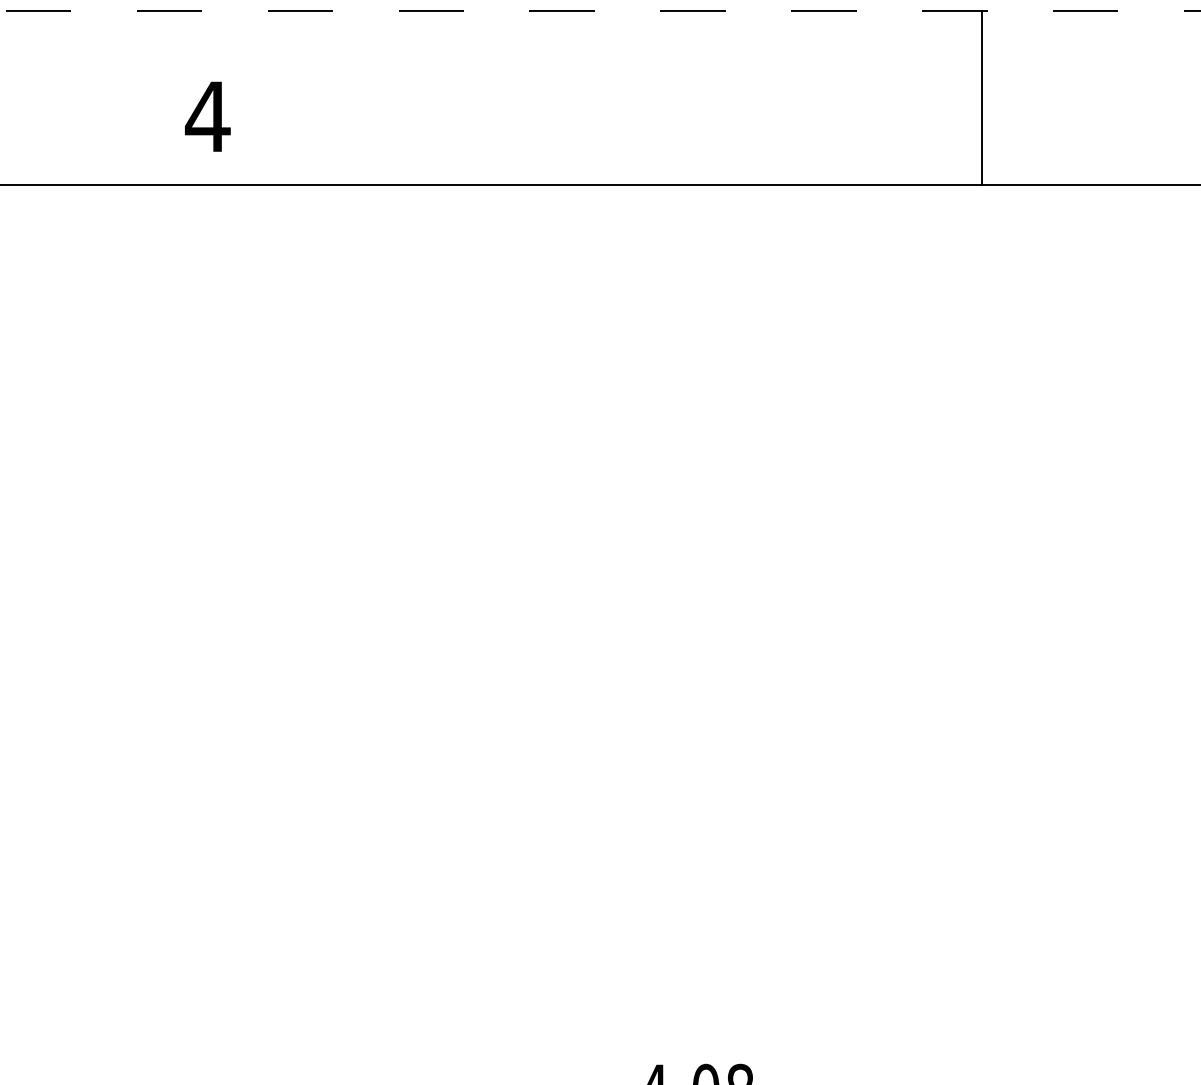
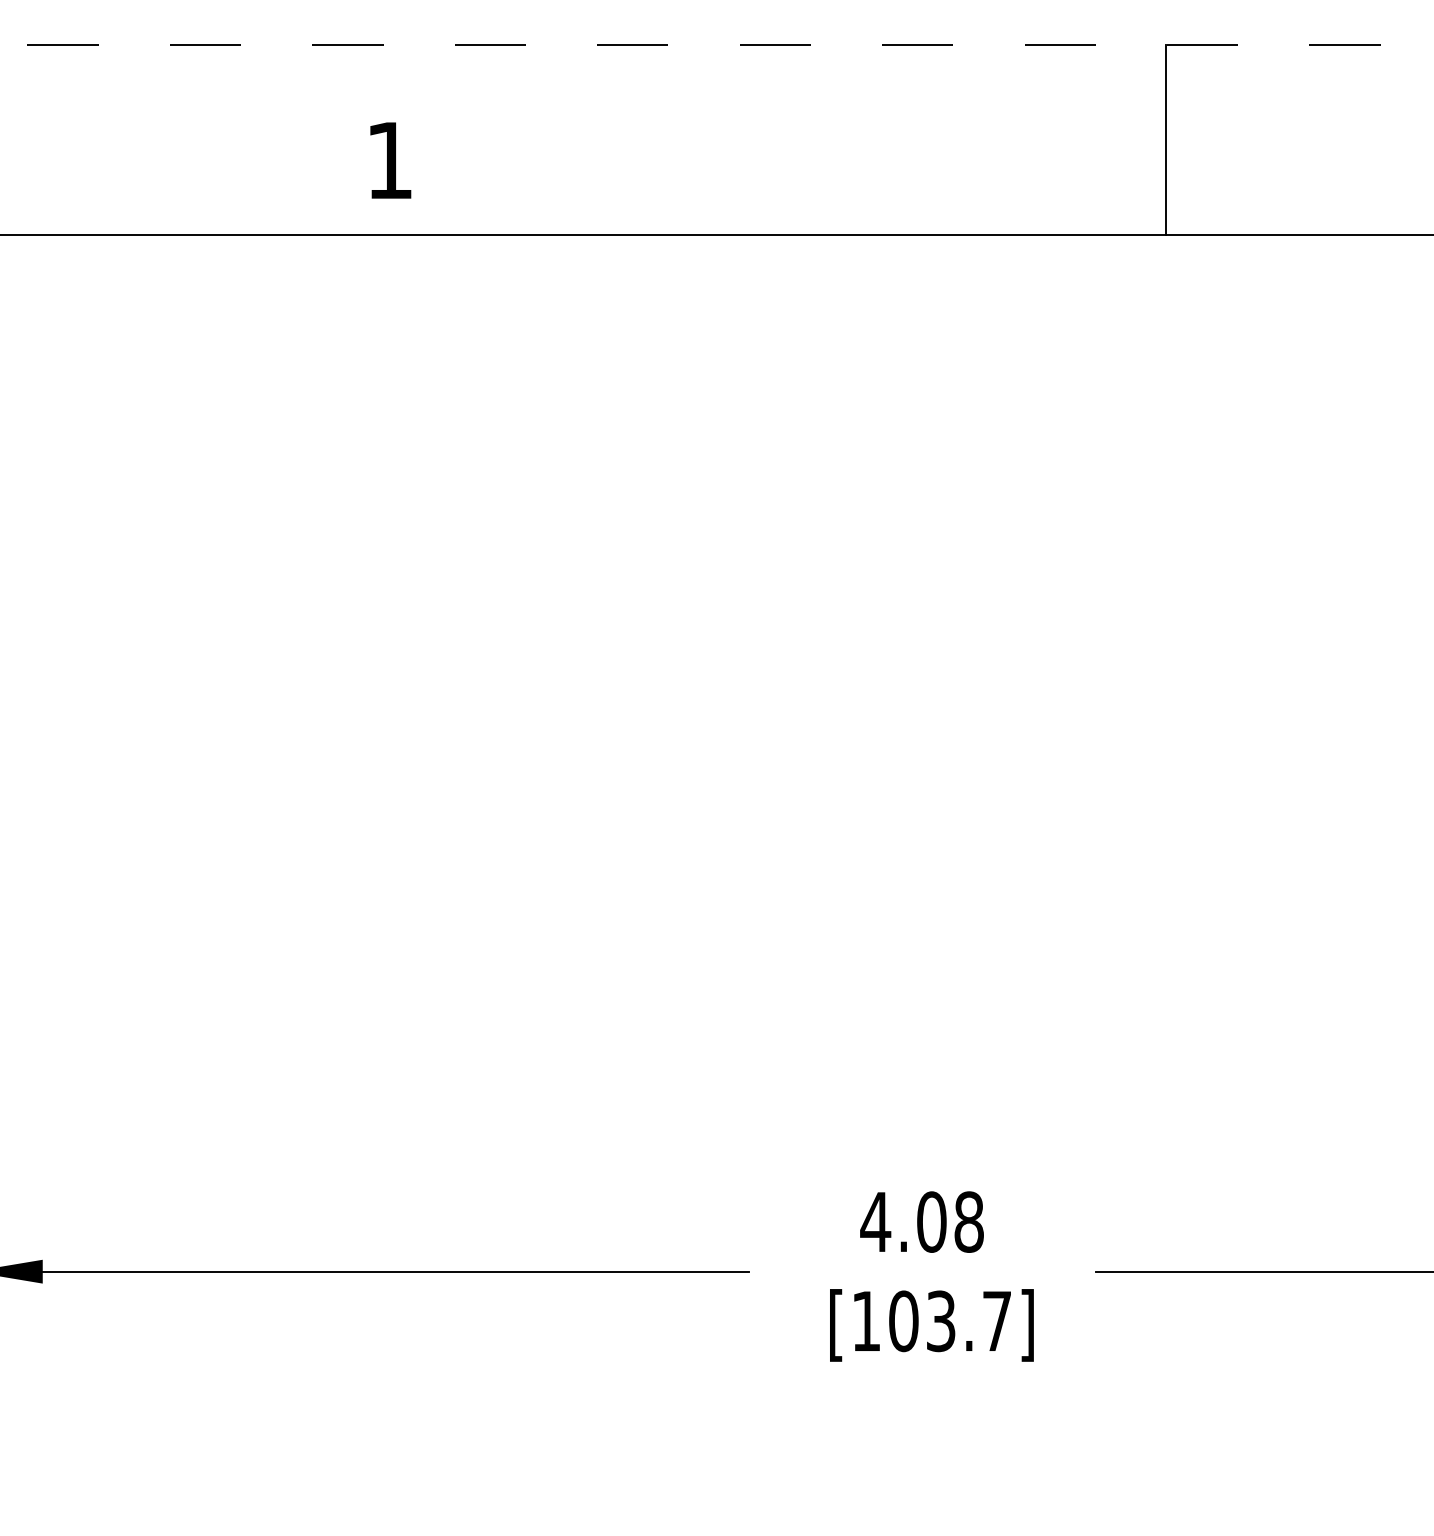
line: (981, 97) -> (1165, 139), moved
text: (207, 116) -> (389, 160), 4 -> 1

